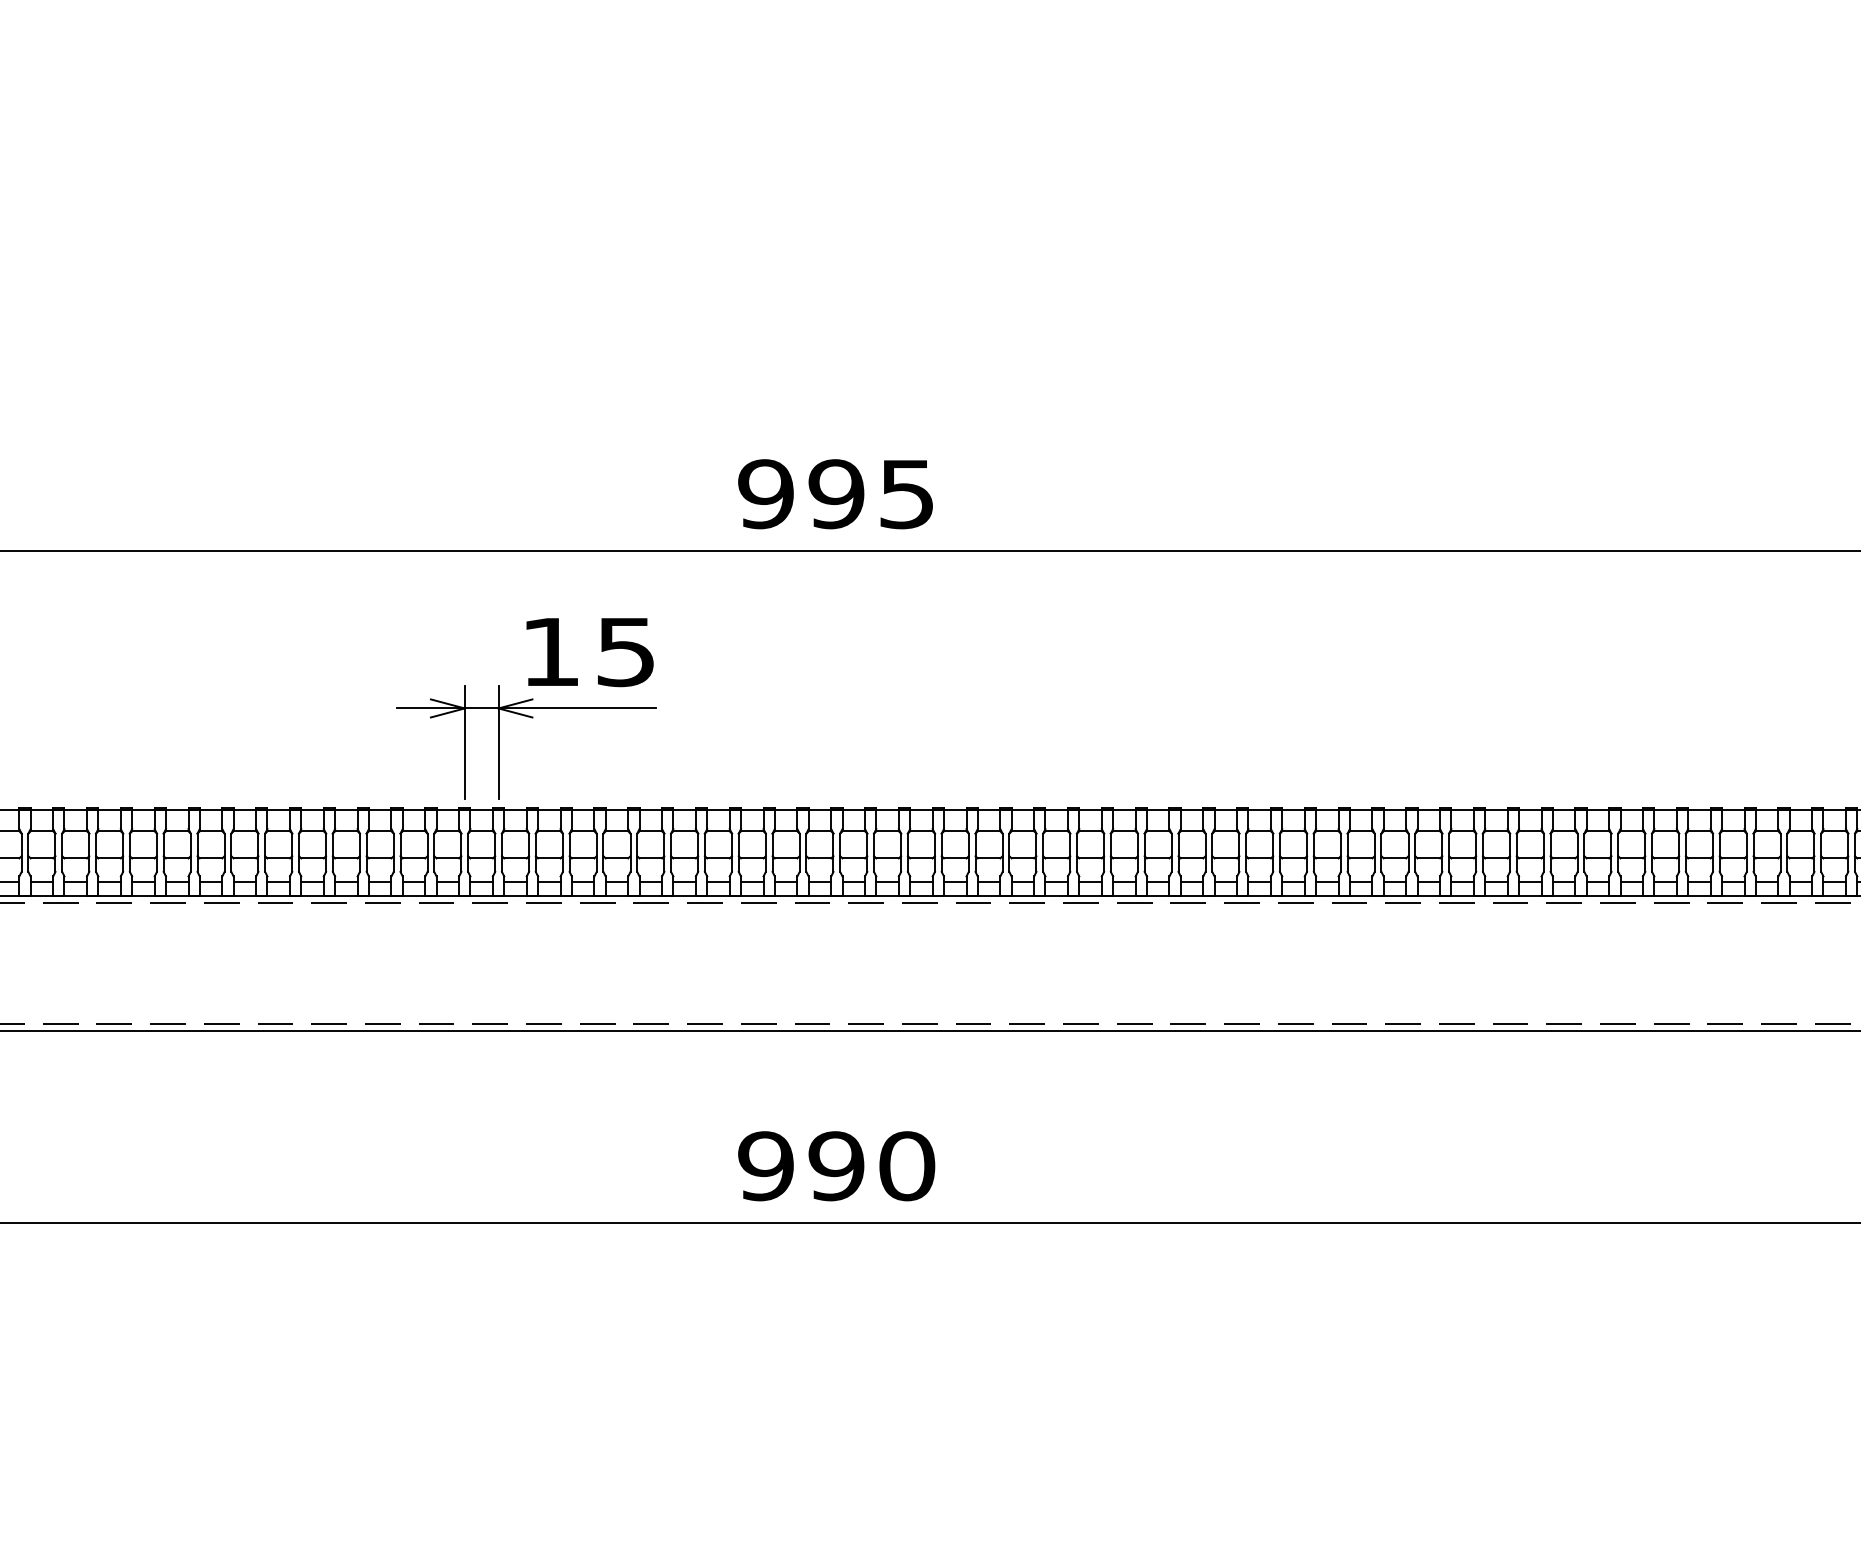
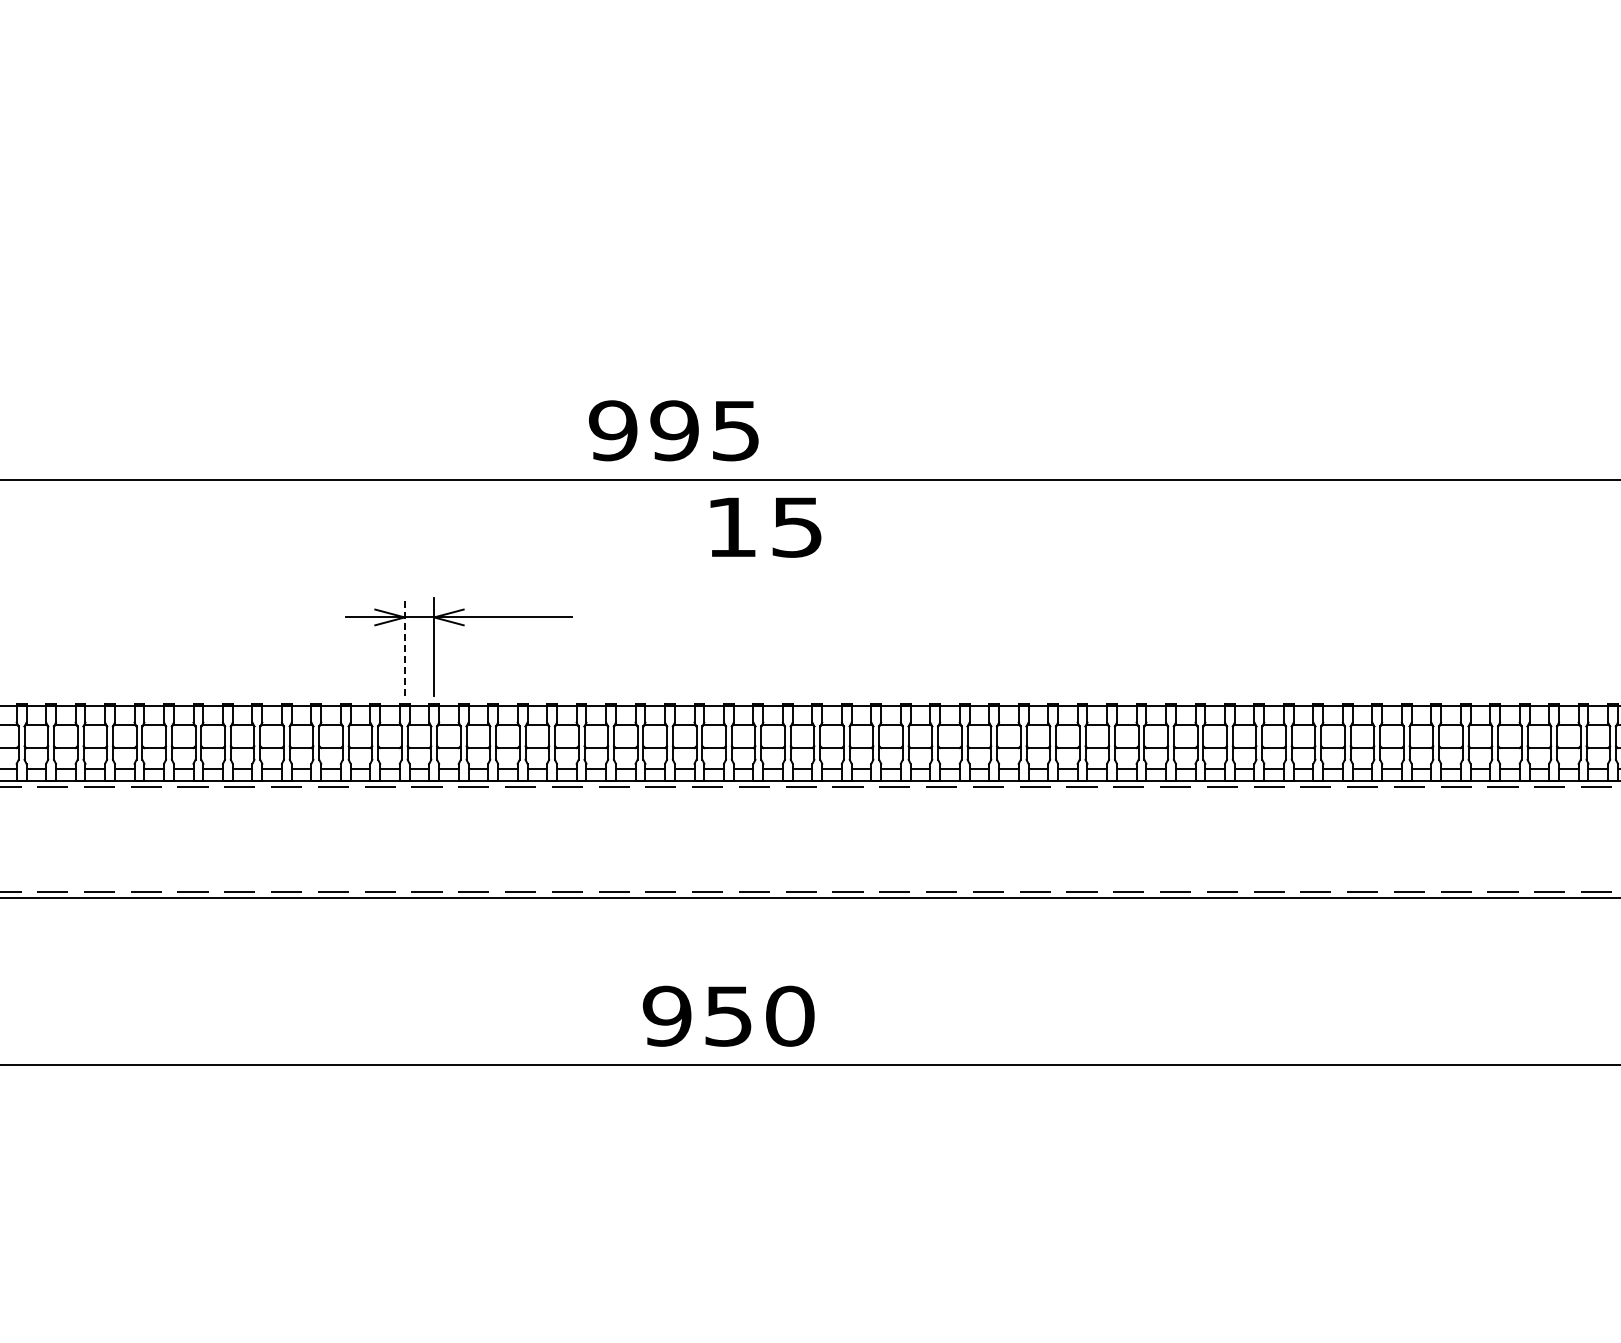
text: (835, 493) -> (673, 430), moved
text: (589, 652) -> (765, 527), moved
line: (464, 741) -> (404, 646), solid -> dashed
text: (836, 1165) -> (728, 1015), 990 -> 950

